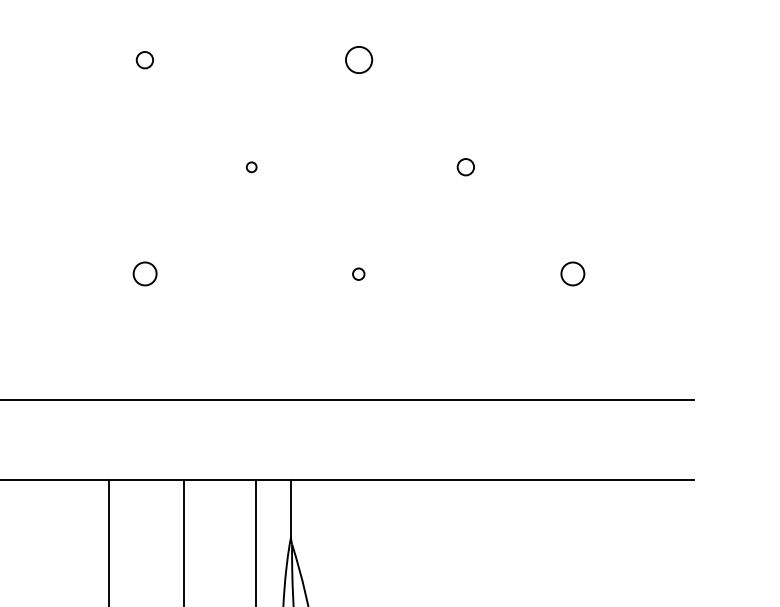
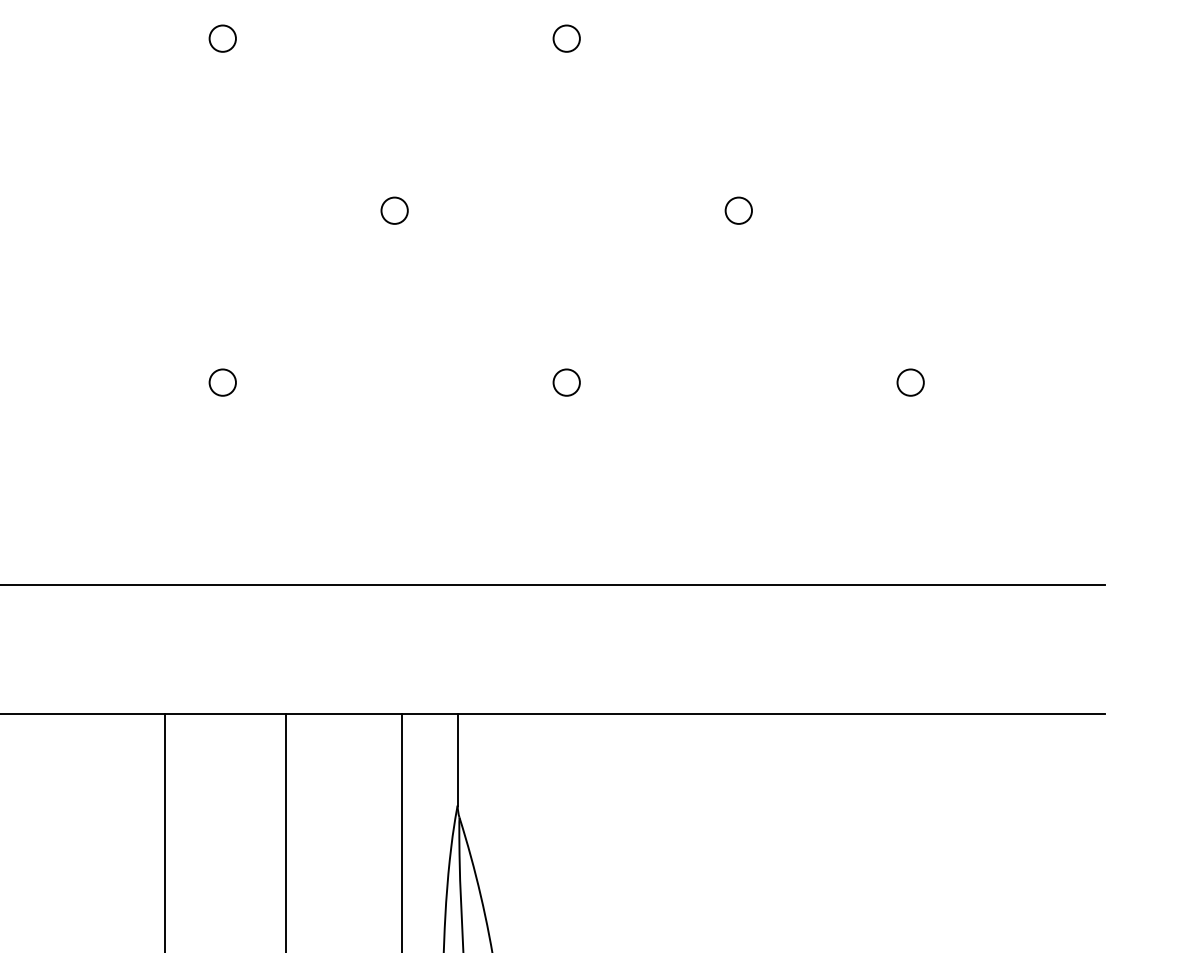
circle: (358, 60) -> (566, 39), size x0.62
circle: (251, 167) -> (394, 211), size x1.67
circle: (144, 274) -> (222, 383), size x0.71
circle: (358, 274) -> (566, 383), size x1.43
circle: (572, 274) -> (910, 383), size x0.71

